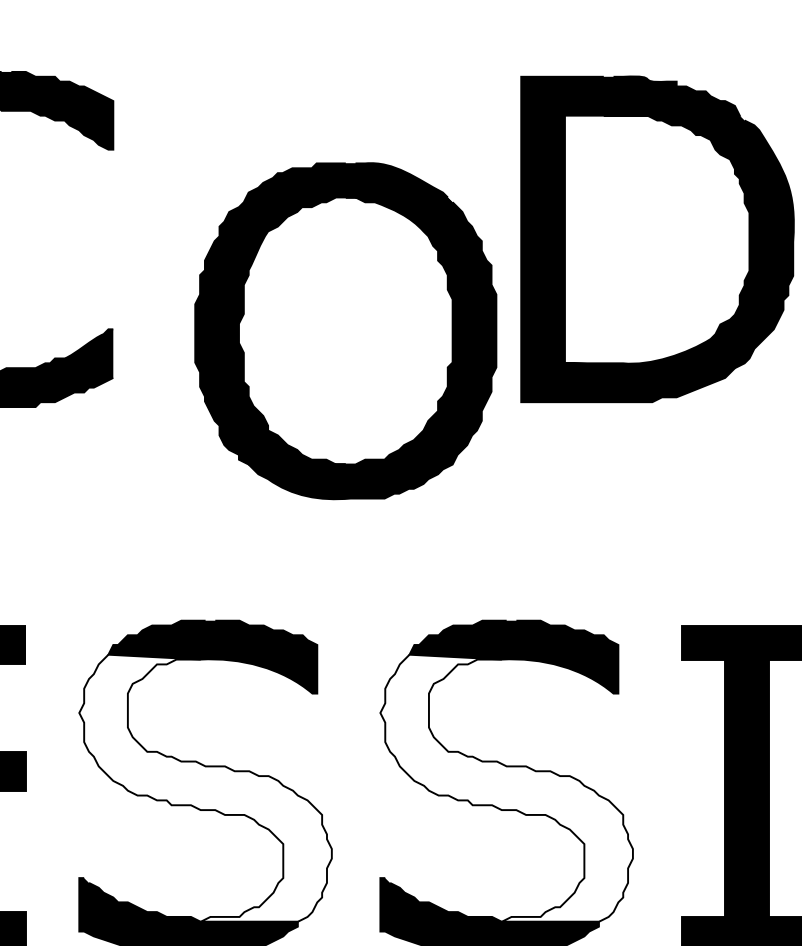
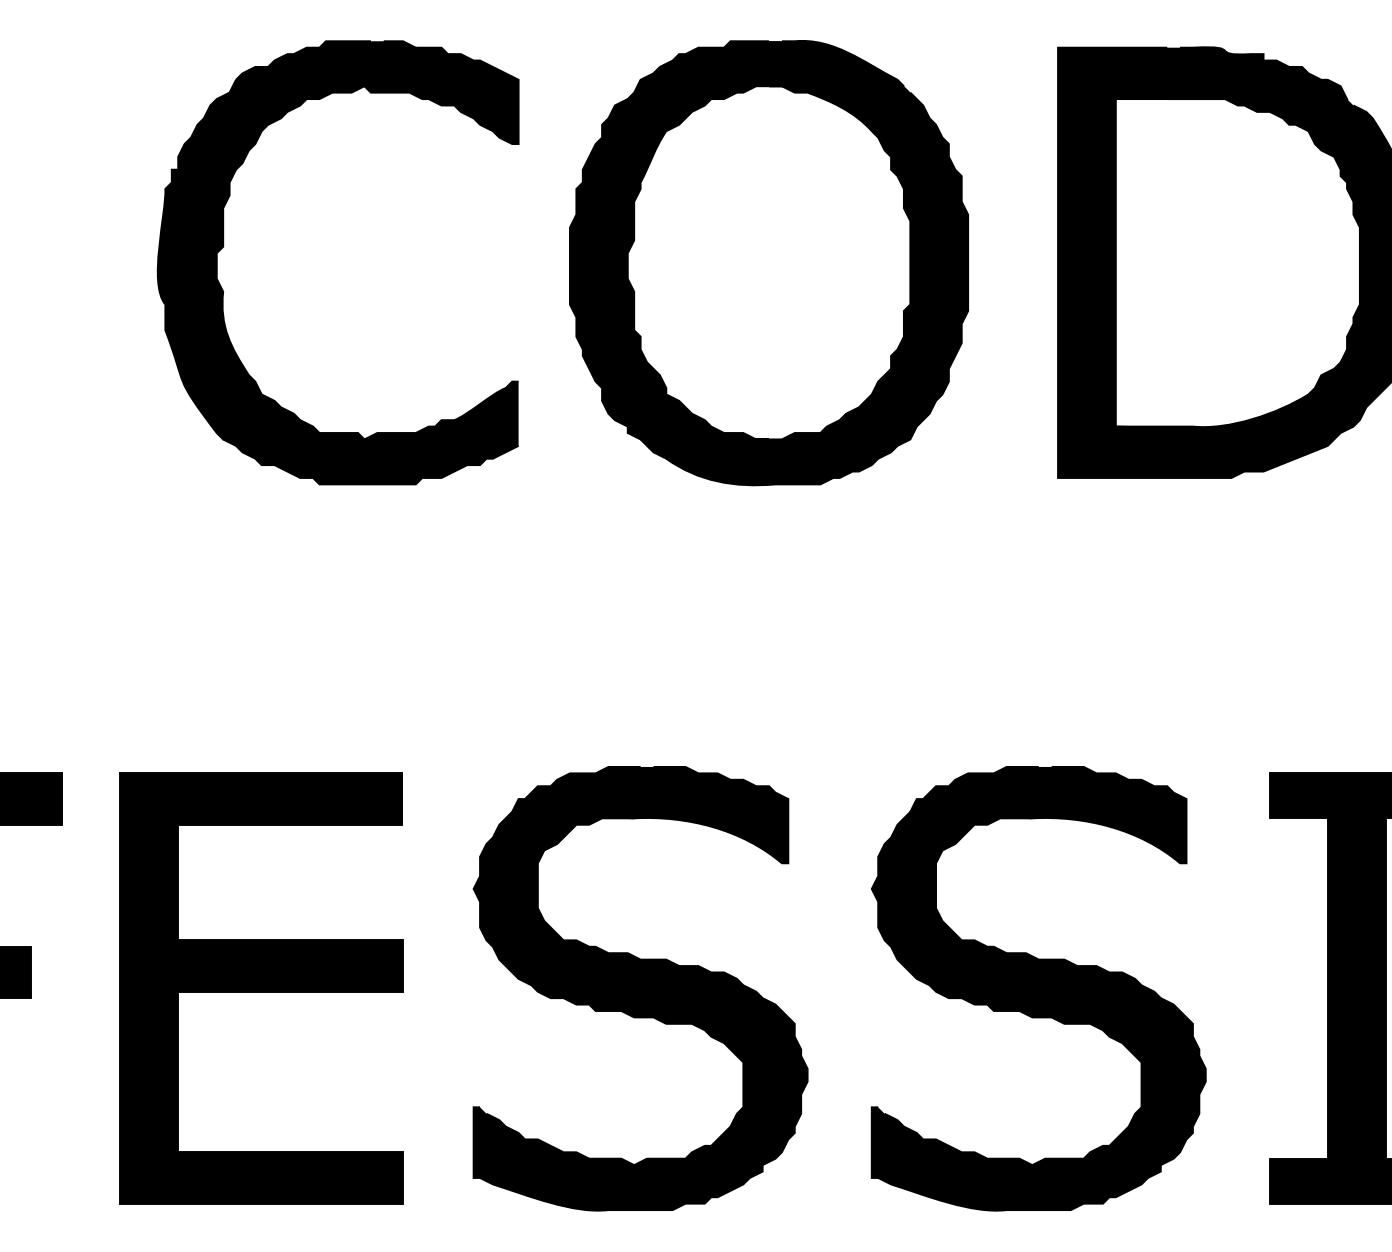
part: (345, 331) -> (768, 263), moved
fill: (205, 788) -> (640, 988), added
fill: (506, 788) -> (1038, 988), added

